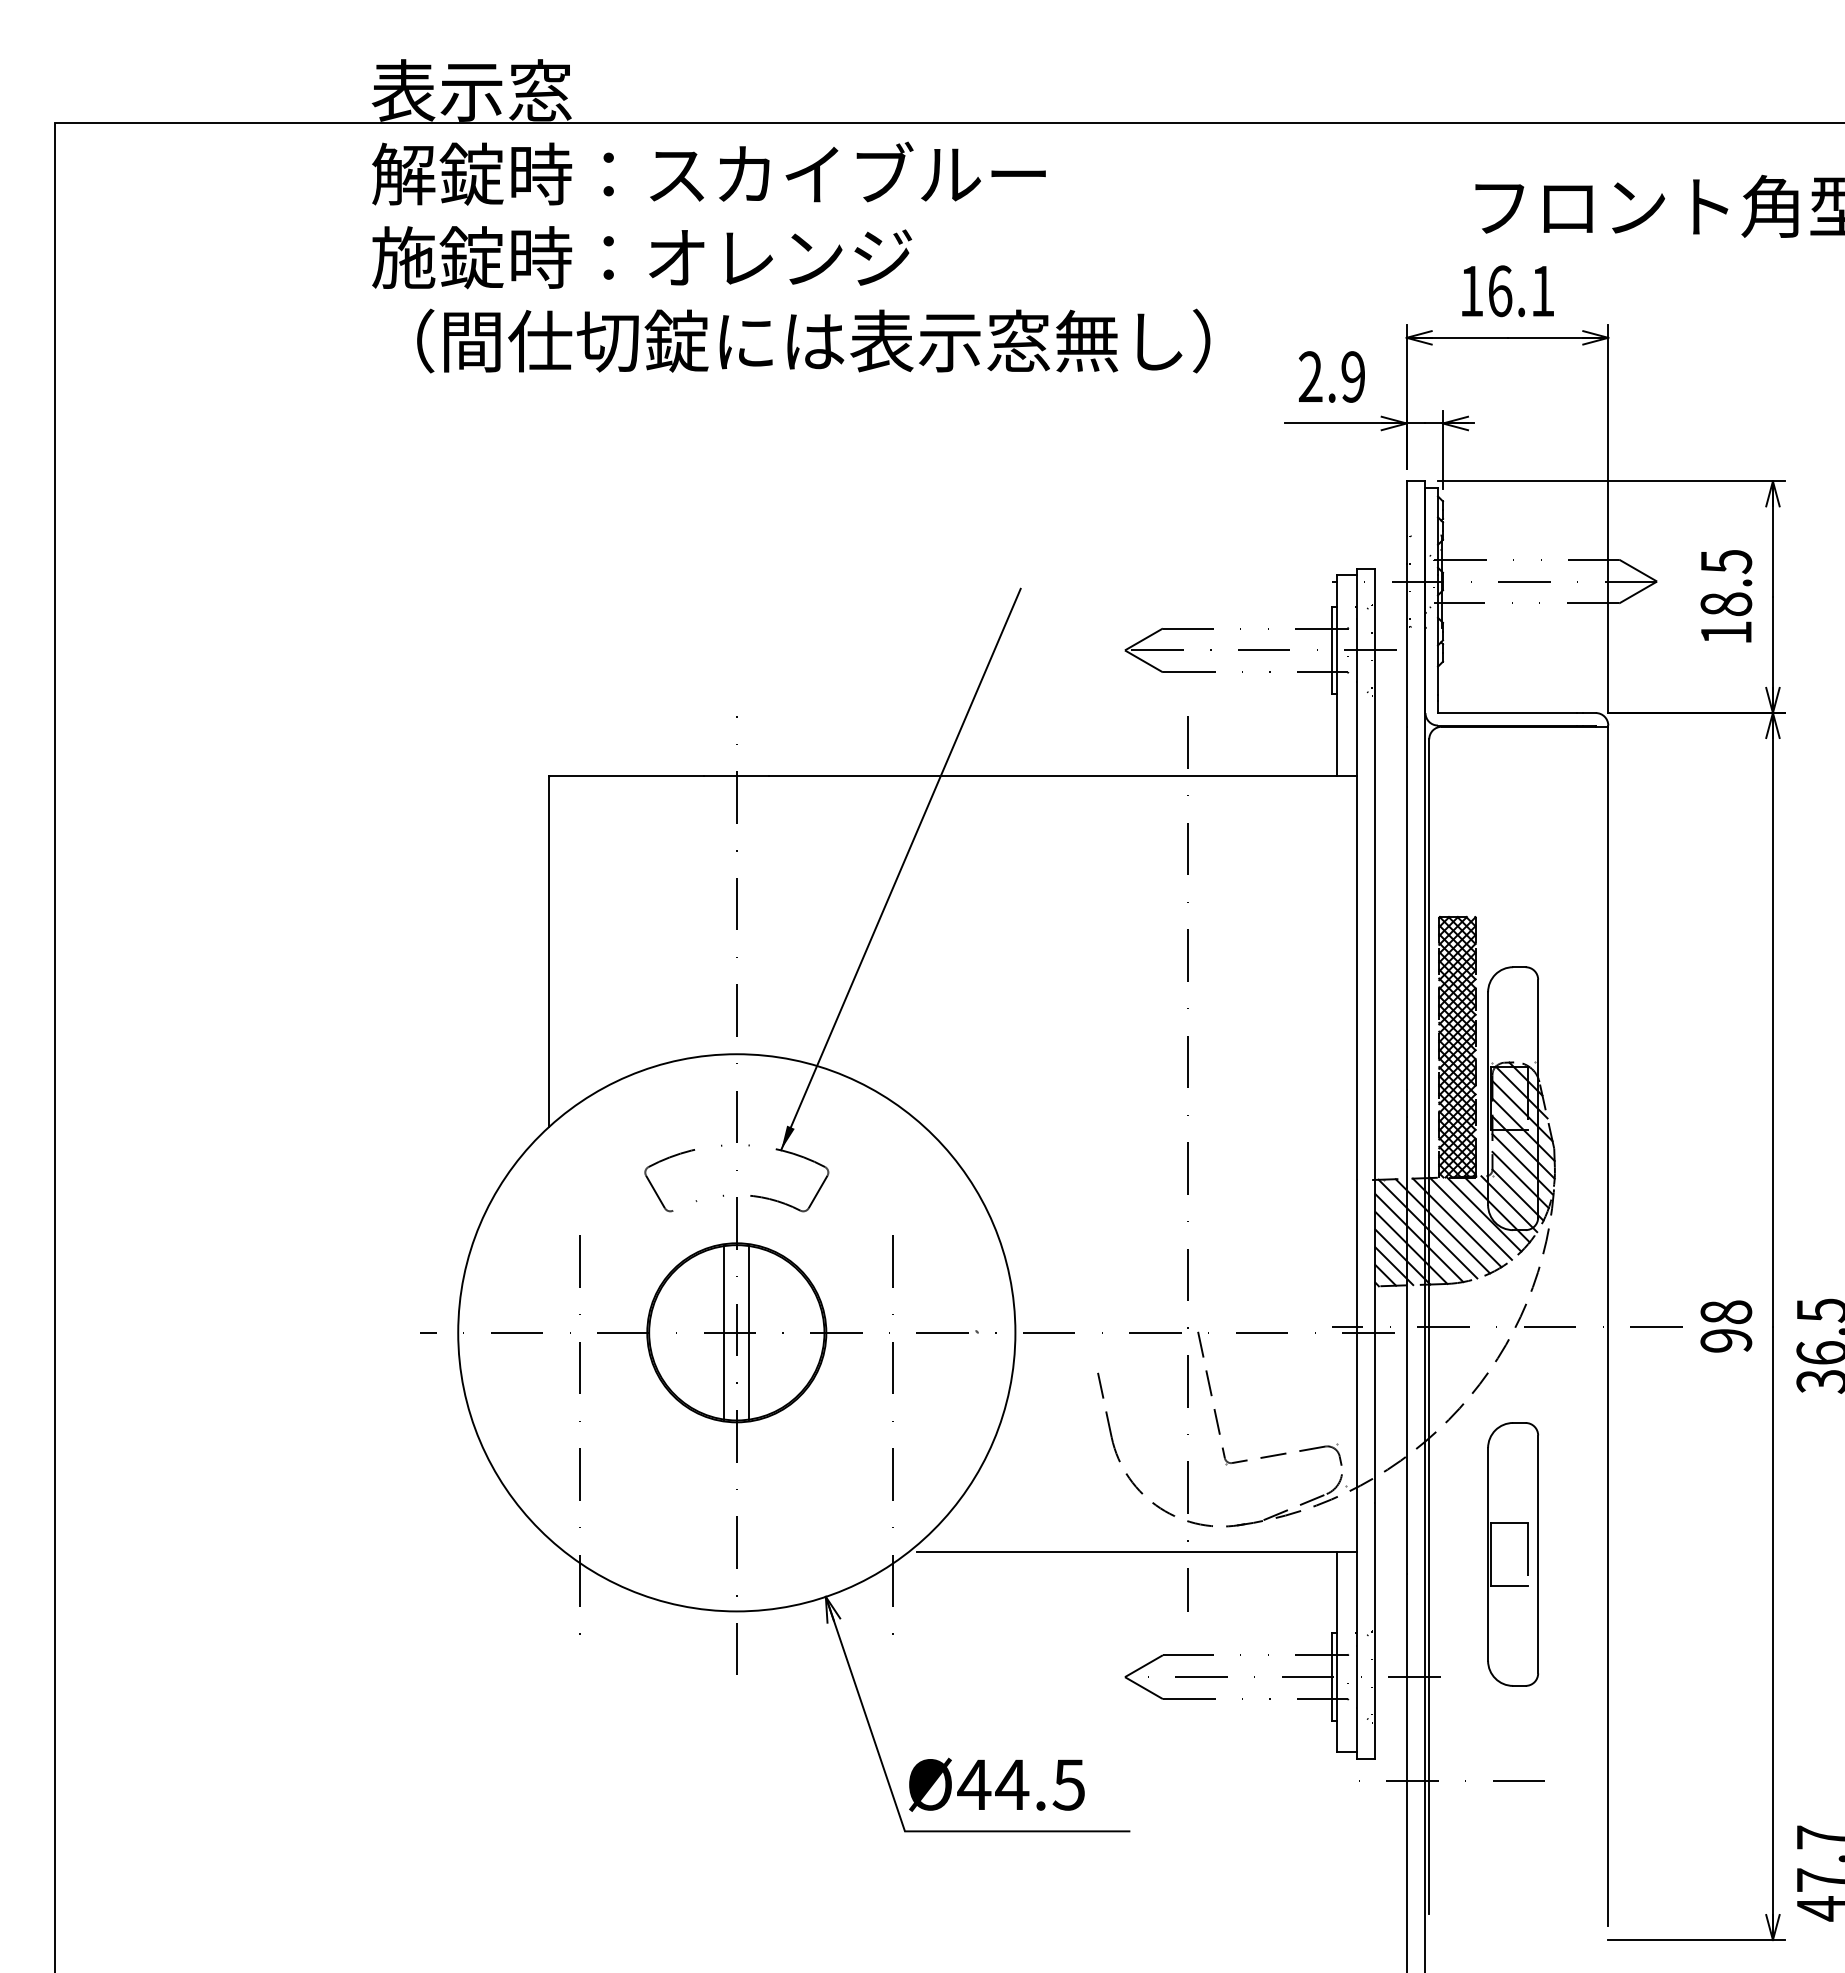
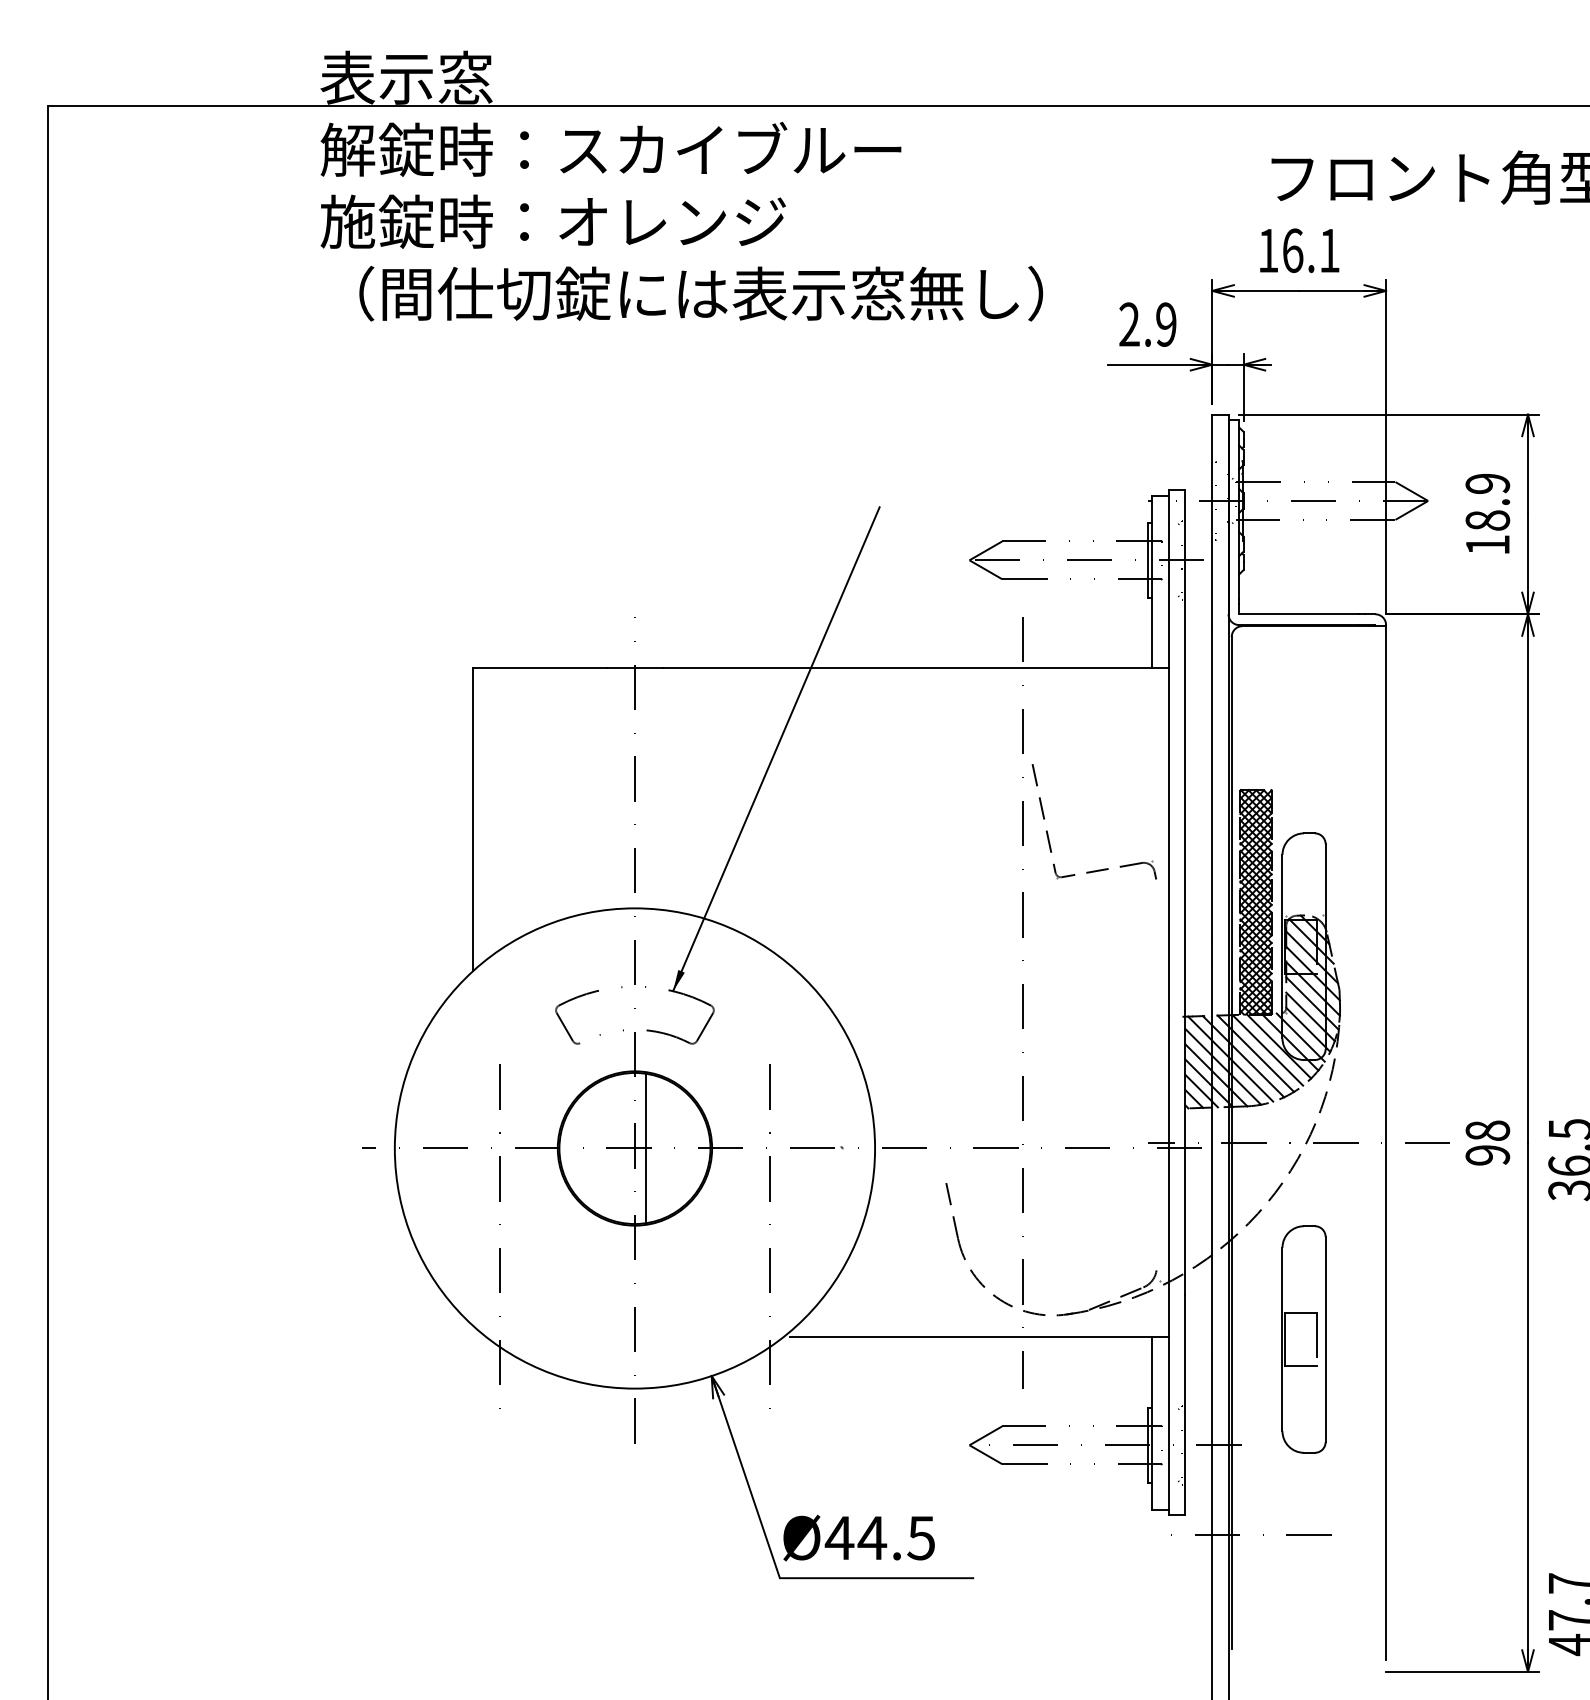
text: (1726, 562) -> (1487, 484), 18.5 -> 18.9
line: (724, 1332) -> (624, 1148), removed
part: (1216, 1412) -> (1048, 833), moved

